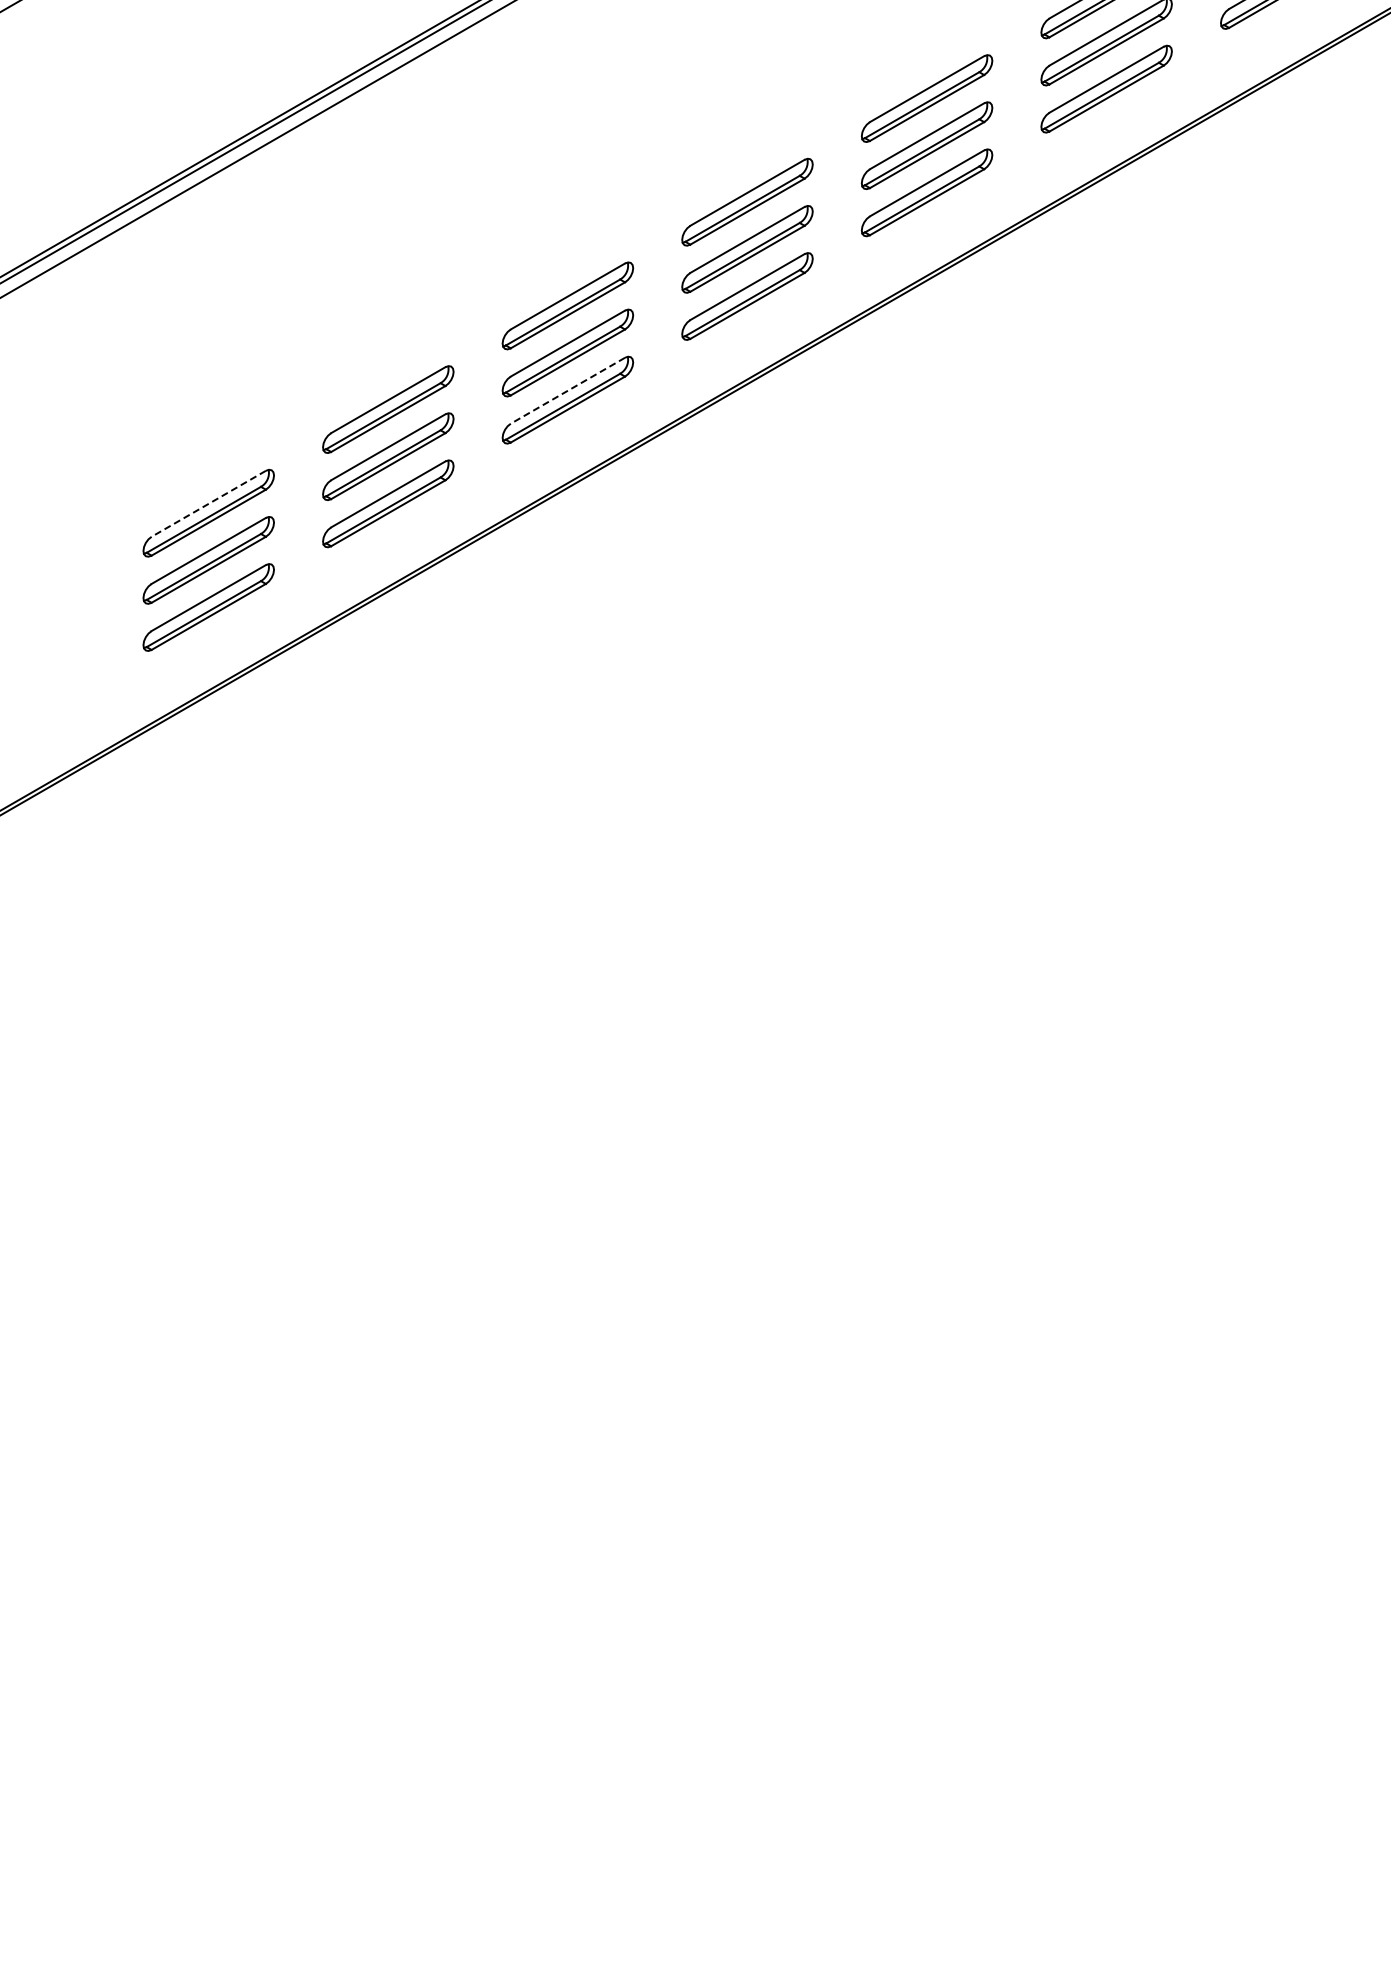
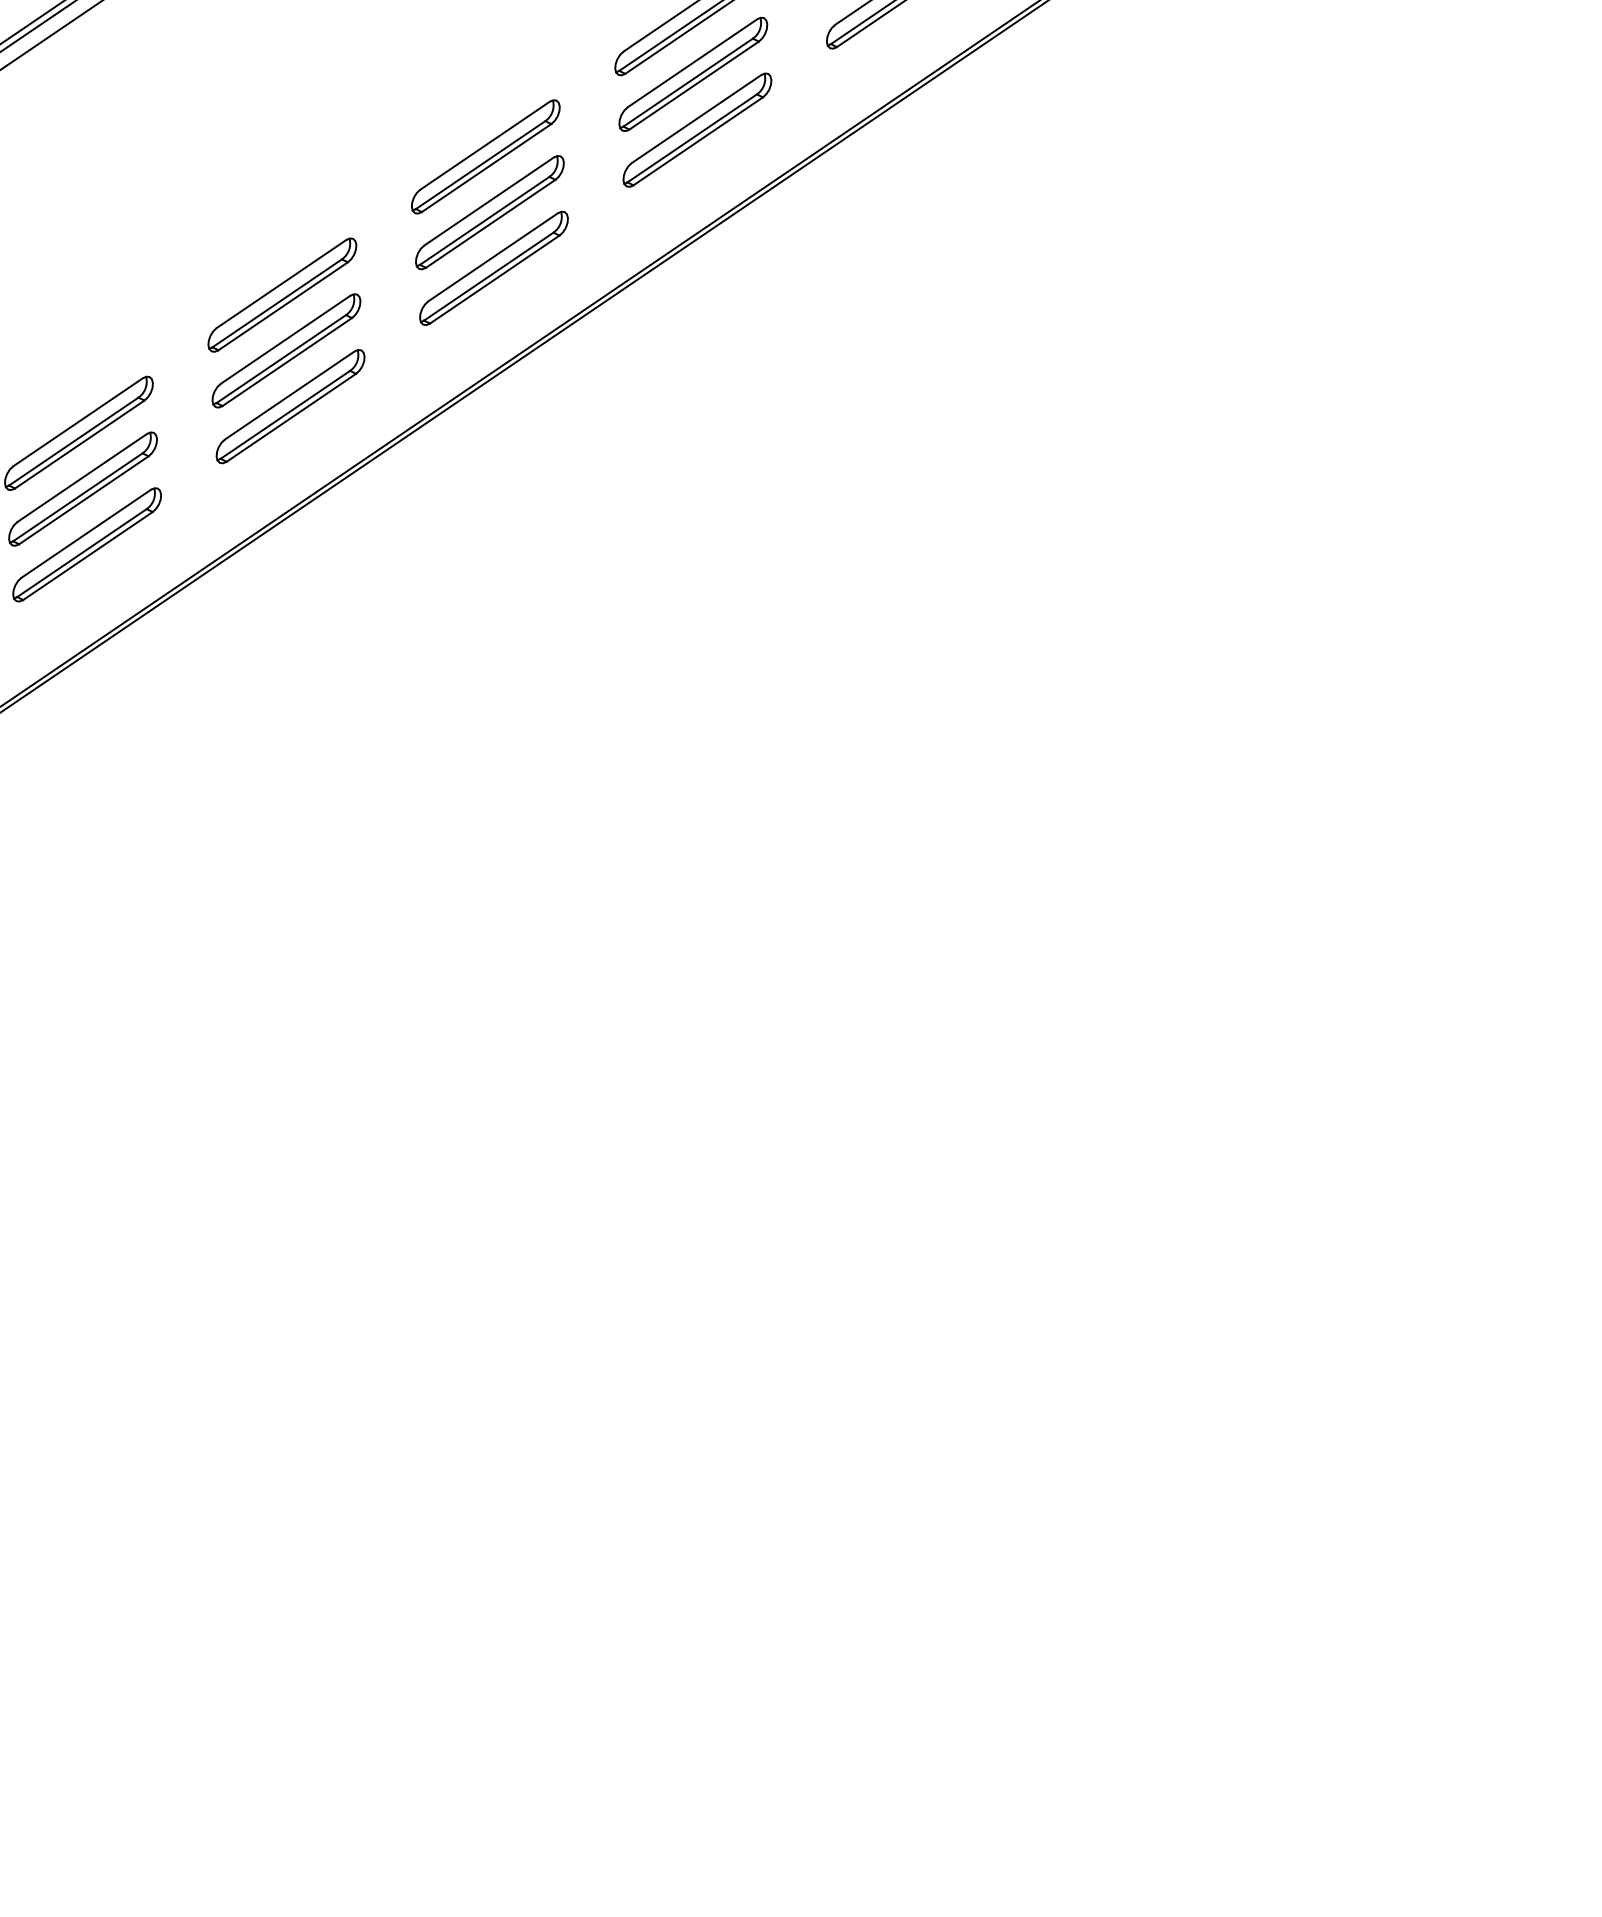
line: (567, 390) -> (492, 256), dashed -> solid
line: (208, 503) -> (77, 421), dashed -> solid

